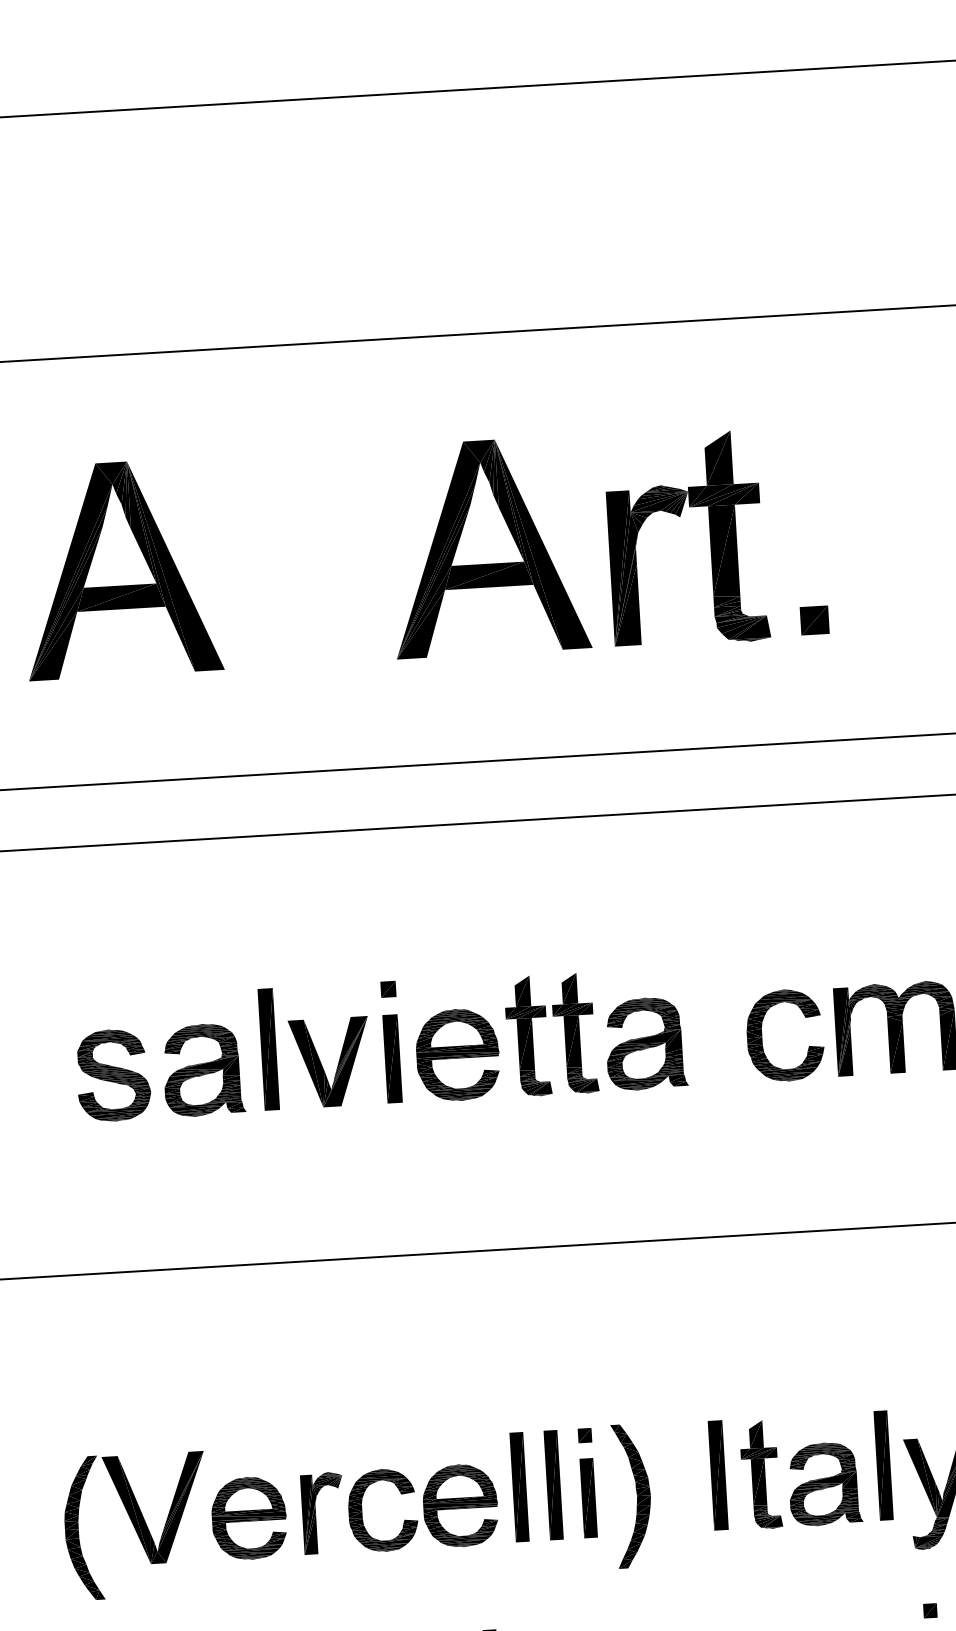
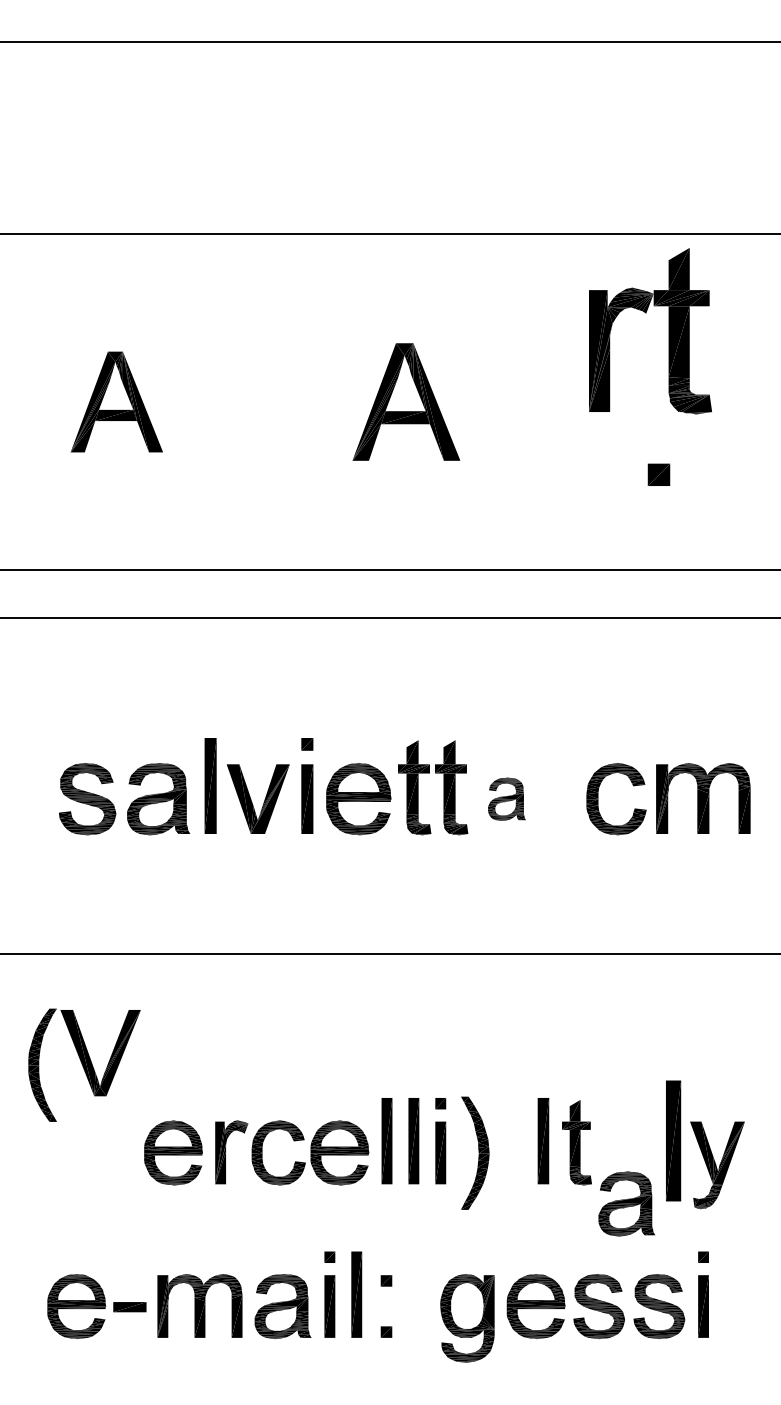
part: (709, 538) -> (668, 331), moved
part: (488, 546) -> (406, 401), size x0.7
part: (120, 568) -> (116, 401), size x0.6
part: (645, 1044) -> (506, 799), size x0.6
part: (883, 1466) -> (673, 1141), size x1.4
part: (824, 1483) -> (626, 1203), moved
part: (136, 1524) -> (84, 1064), moved

